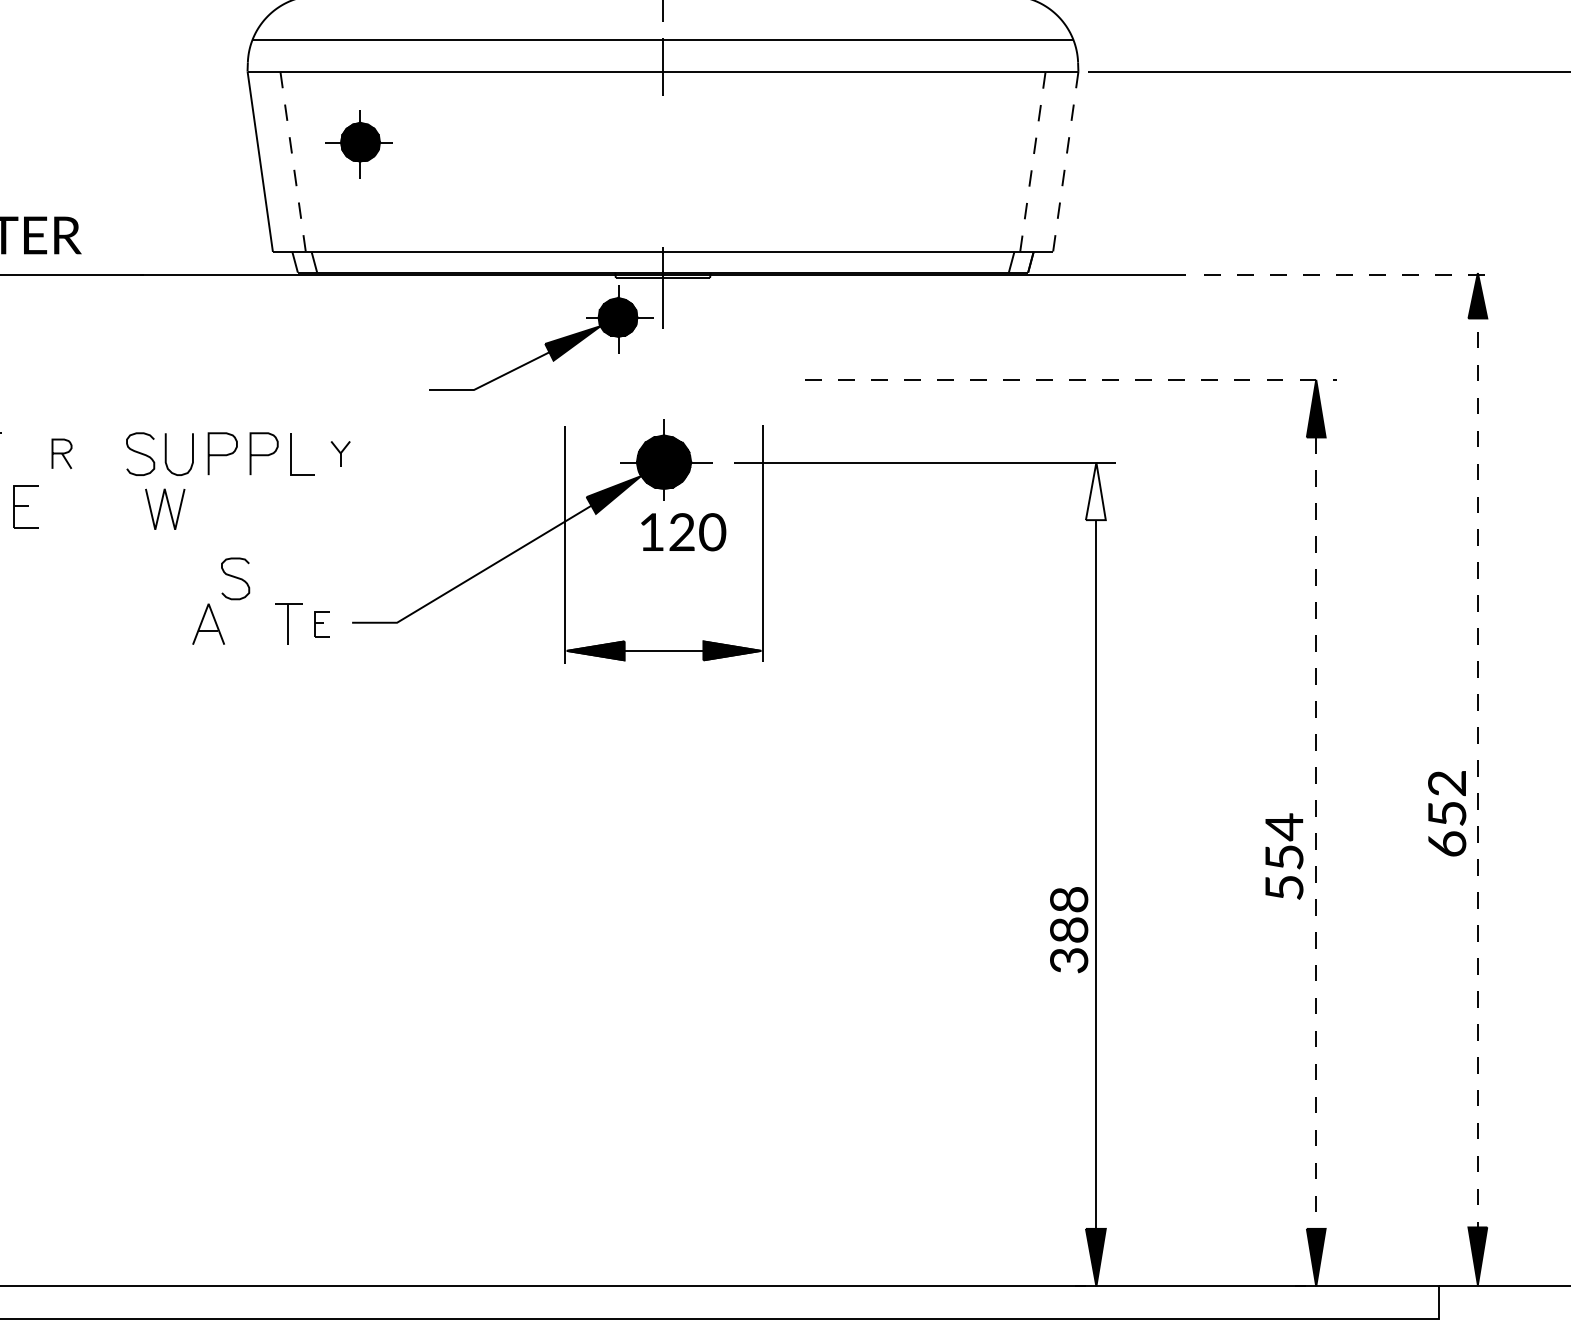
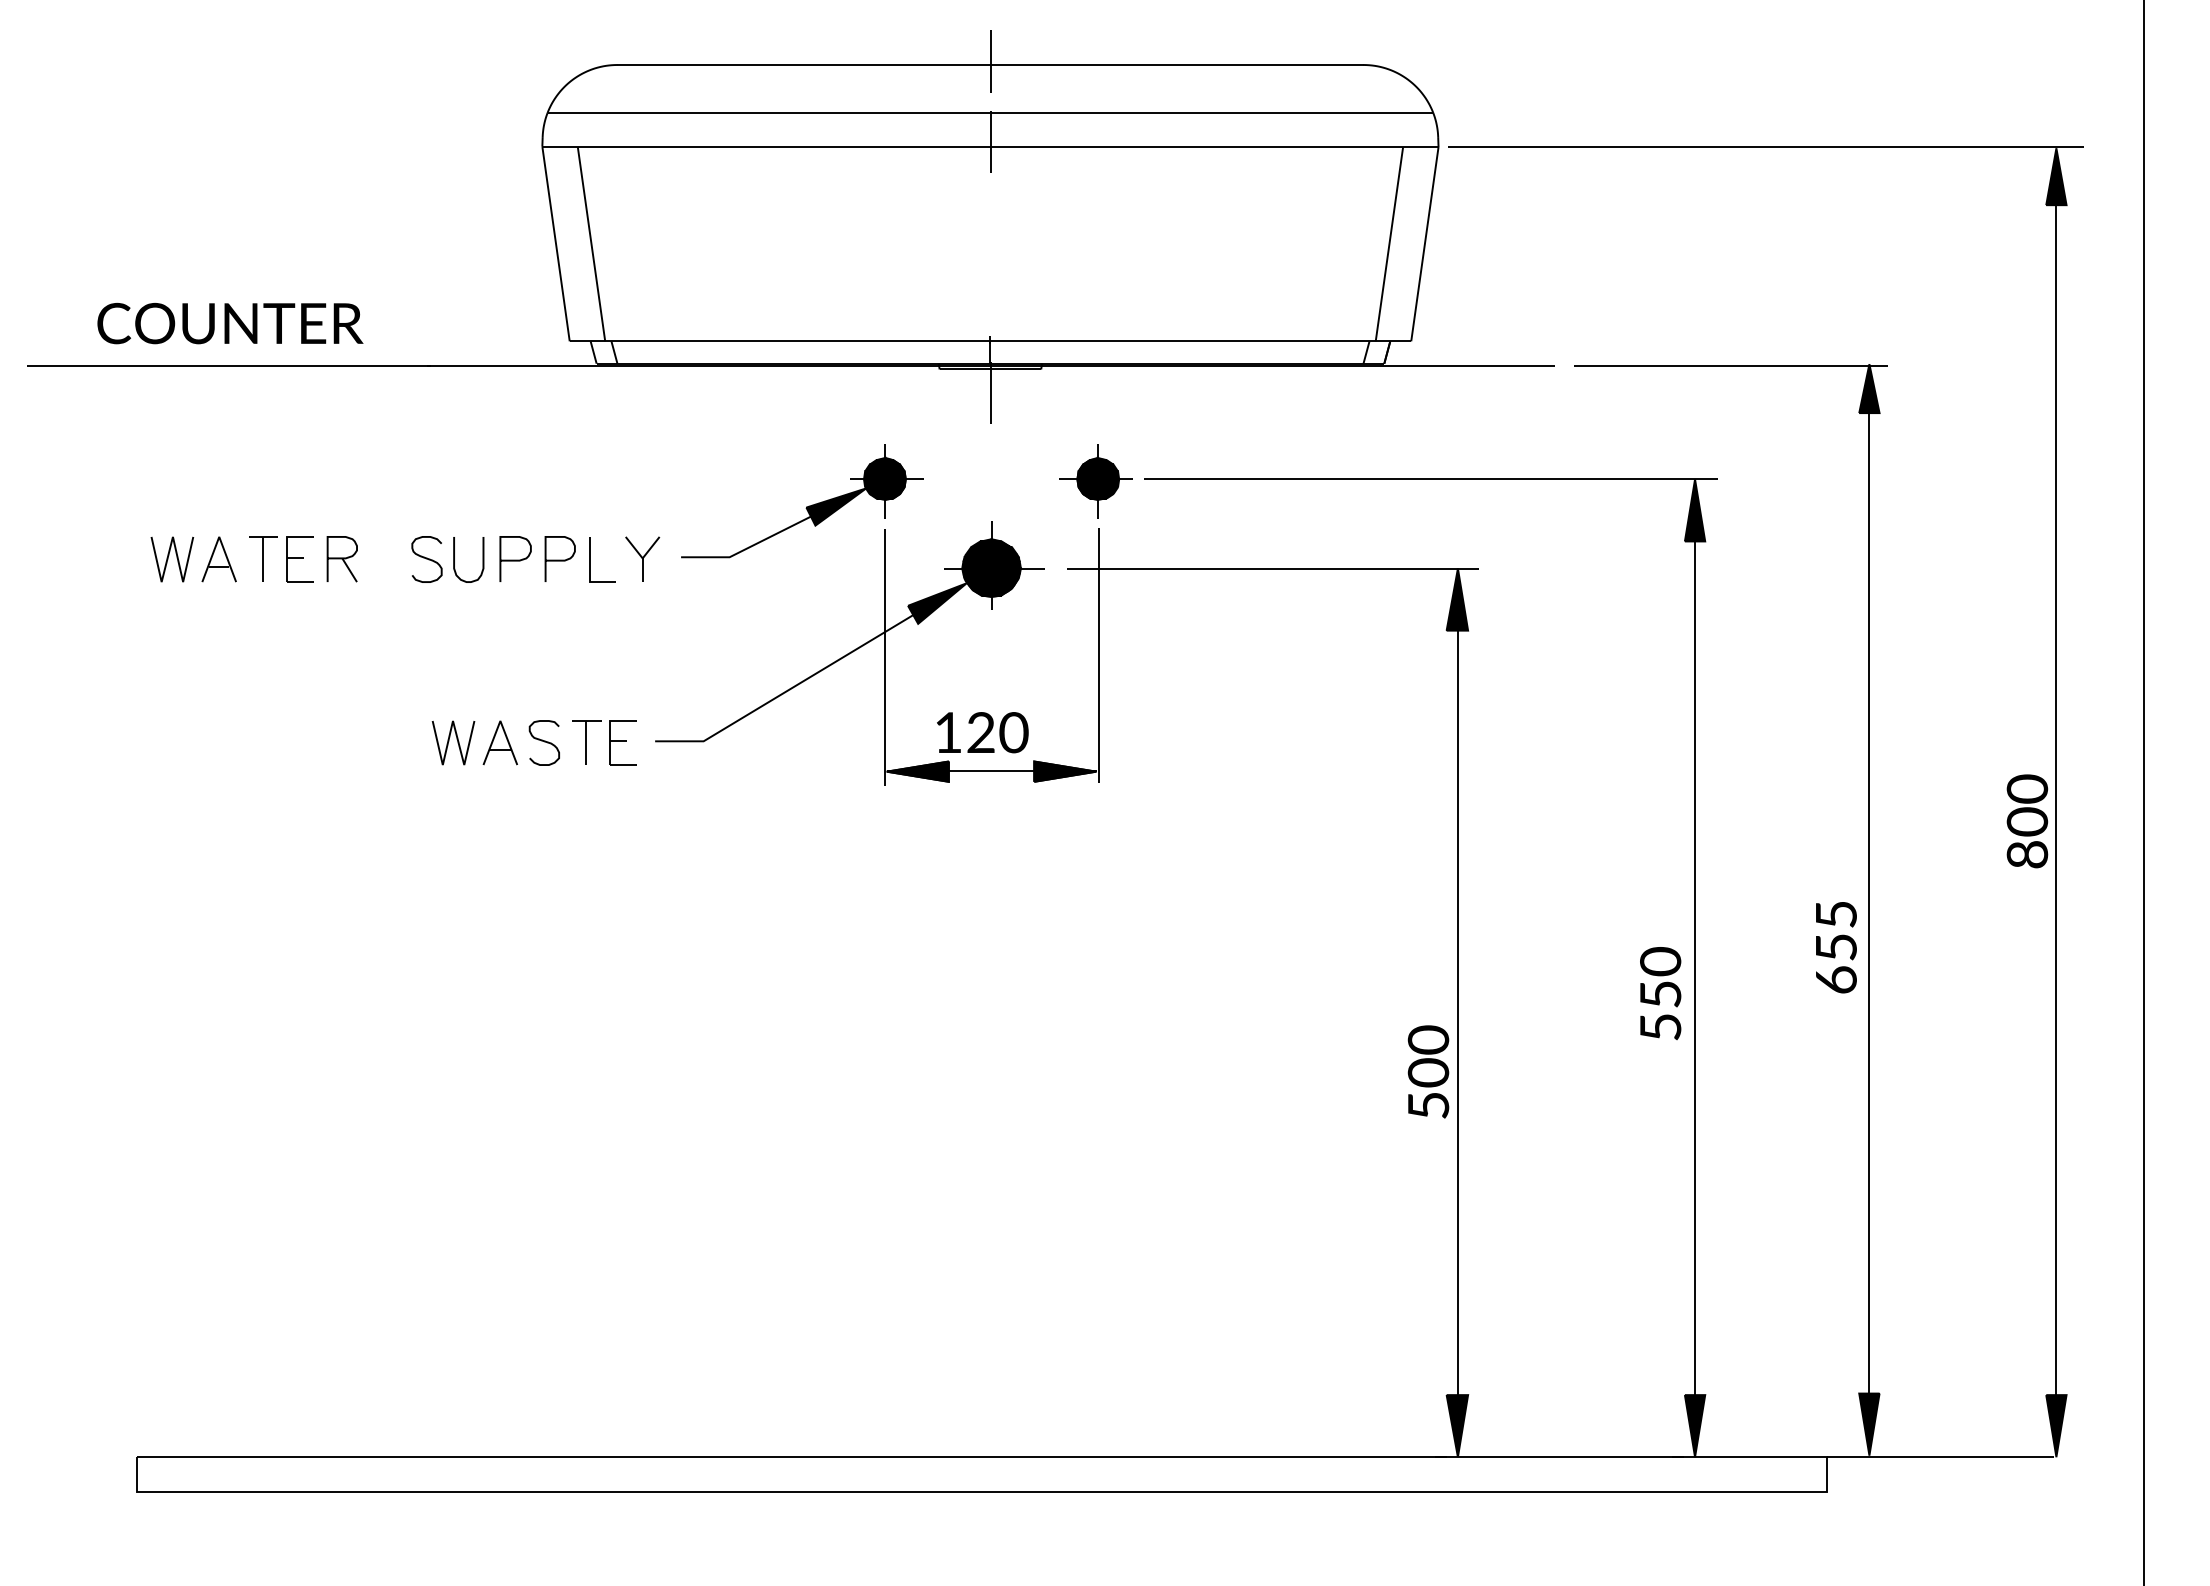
part: (358, 144) -> (1095, 481), moved
line: (293, 162) -> (591, 244), dashed -> solid
line: (1032, 162) -> (1389, 244), dashed -> solid
line: (1065, 162) -> (1424, 244), dashed -> solid
line: (1350, 275) -> (1731, 366), dashed -> solid
part: (545, 342) -> (806, 506), moved
line: (1070, 380) -> (1430, 479), dashed -> solid
part: (340, 453) -> (642, 558), size x1.67
part: (61, 454) -> (341, 559), size x1.43
fill: (1095, 491) -> (1457, 599), added
part: (25, 507) -> (299, 559), moved
line: (168, 508) -> (457, 742), moved
text: (683, 532) -> (982, 732), moved
curve: (234, 577) -> (543, 741), moved
part: (321, 623) -> (622, 742), size x1.67
line: (1477, 767) -> (1869, 897), dashed -> solid
text: (1446, 783) -> (1835, 914), 652 -> 655
text: (1284, 826) -> (1660, 961), 554 -> 550
line: (1316, 833) -> (1695, 968), dashed -> solid
text: (1069, 929) -> (1428, 1072), 388 -> 500

